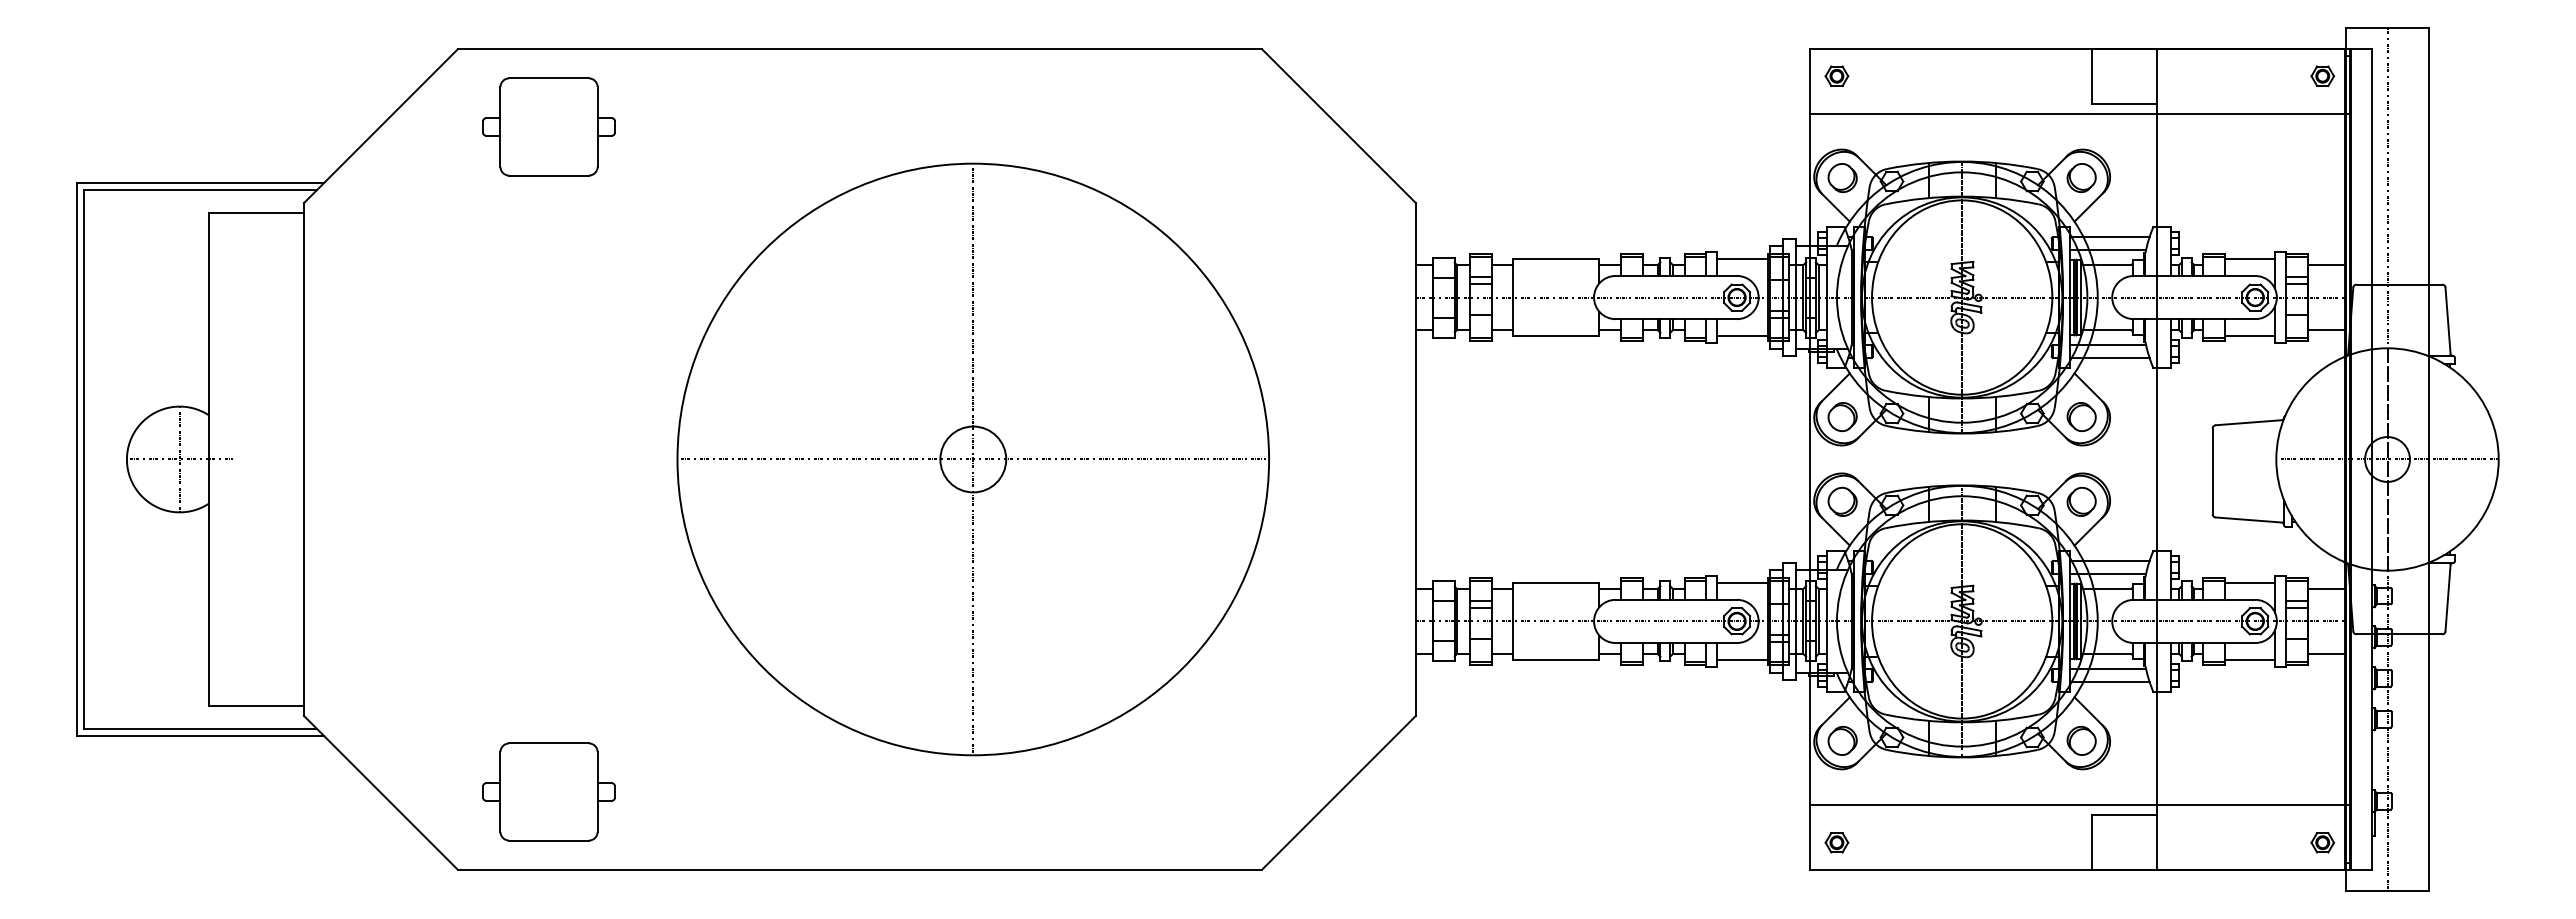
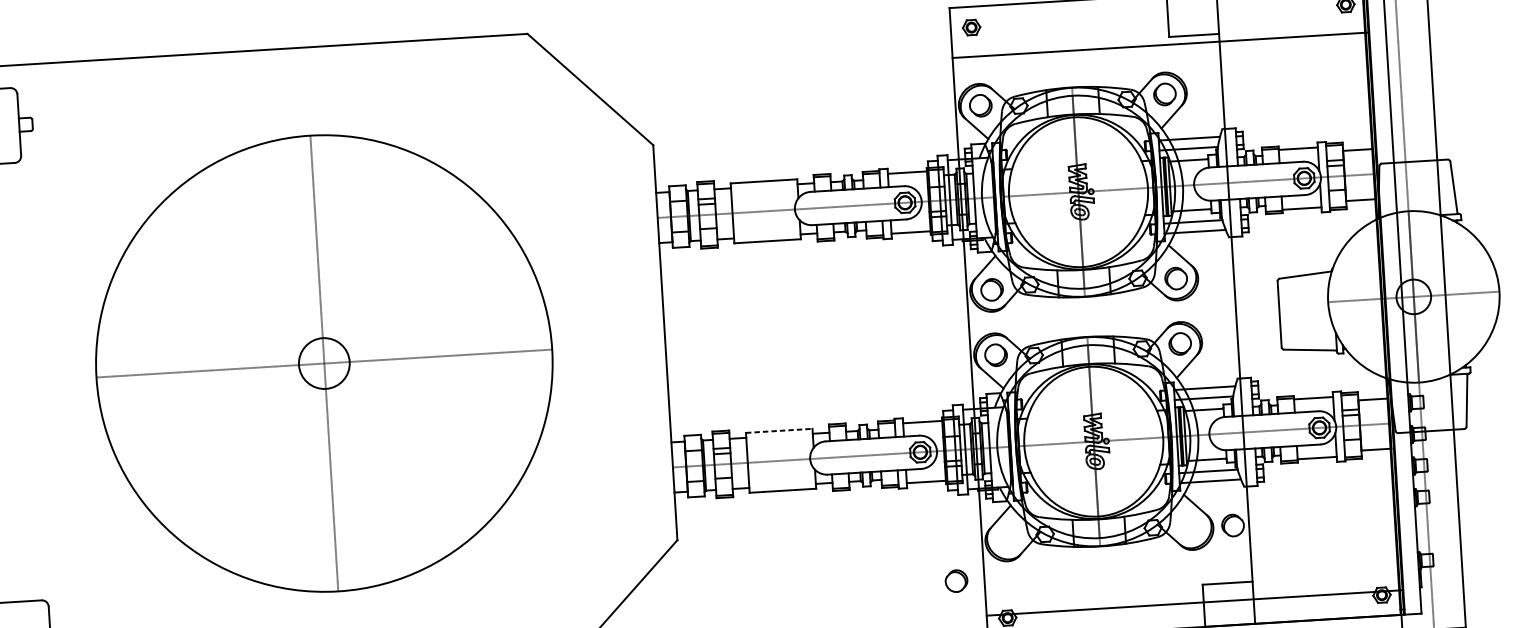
line: (1556, 582) -> (779, 430), solid -> dashed
part: (1842, 740) -> (956, 580), moved
part: (2081, 740) -> (1232, 525), moved
line: (2079, 804) -> (1194, 602), moved

